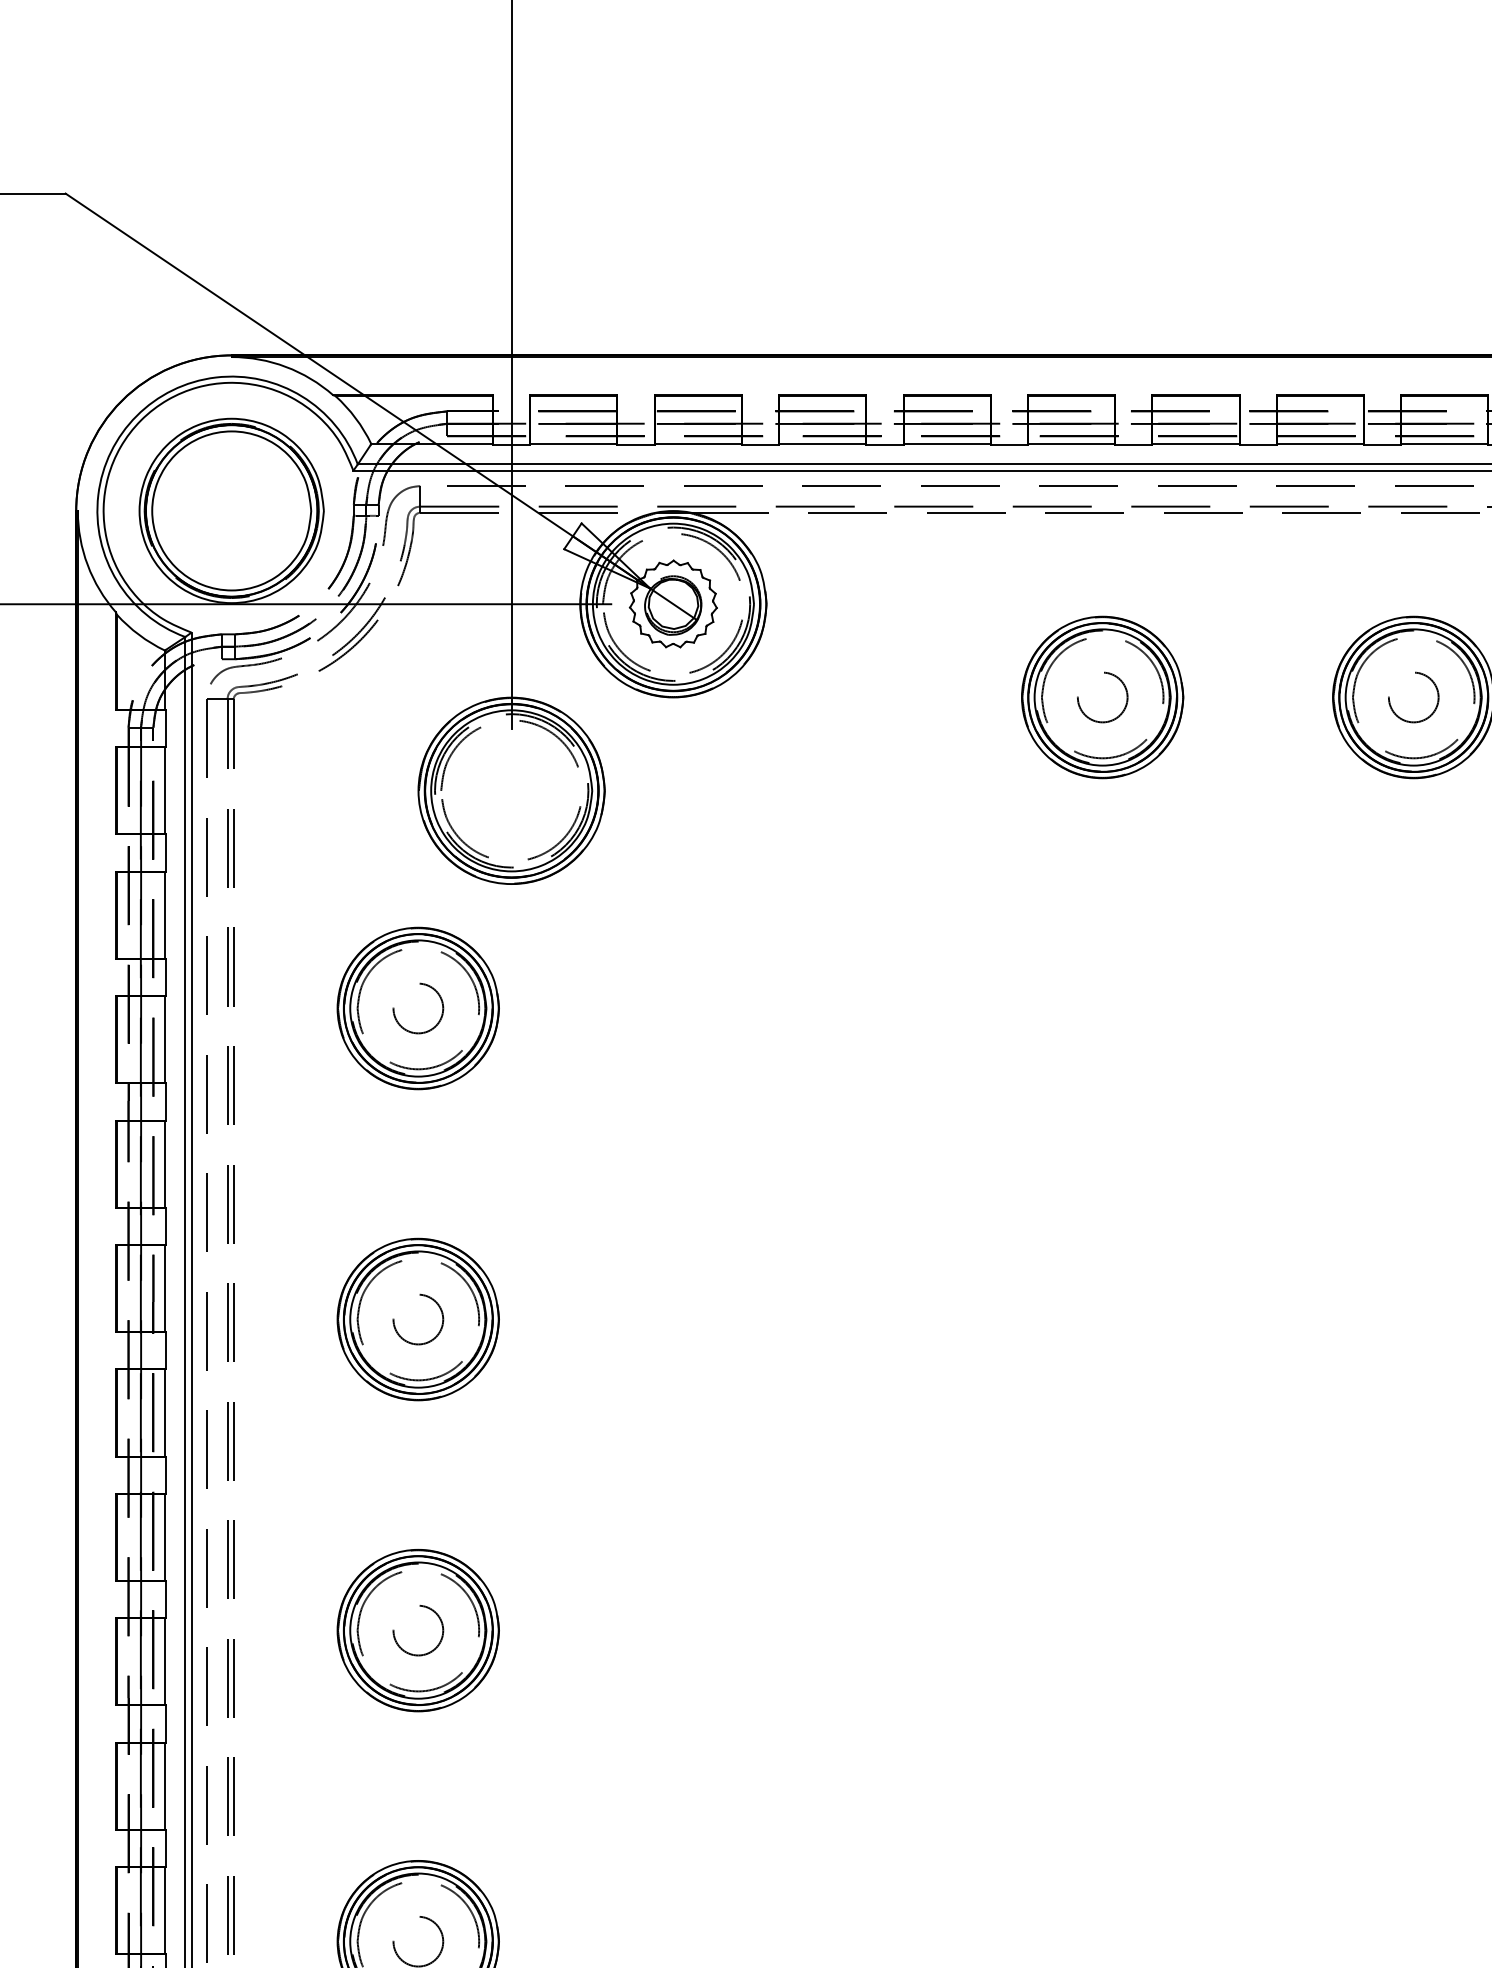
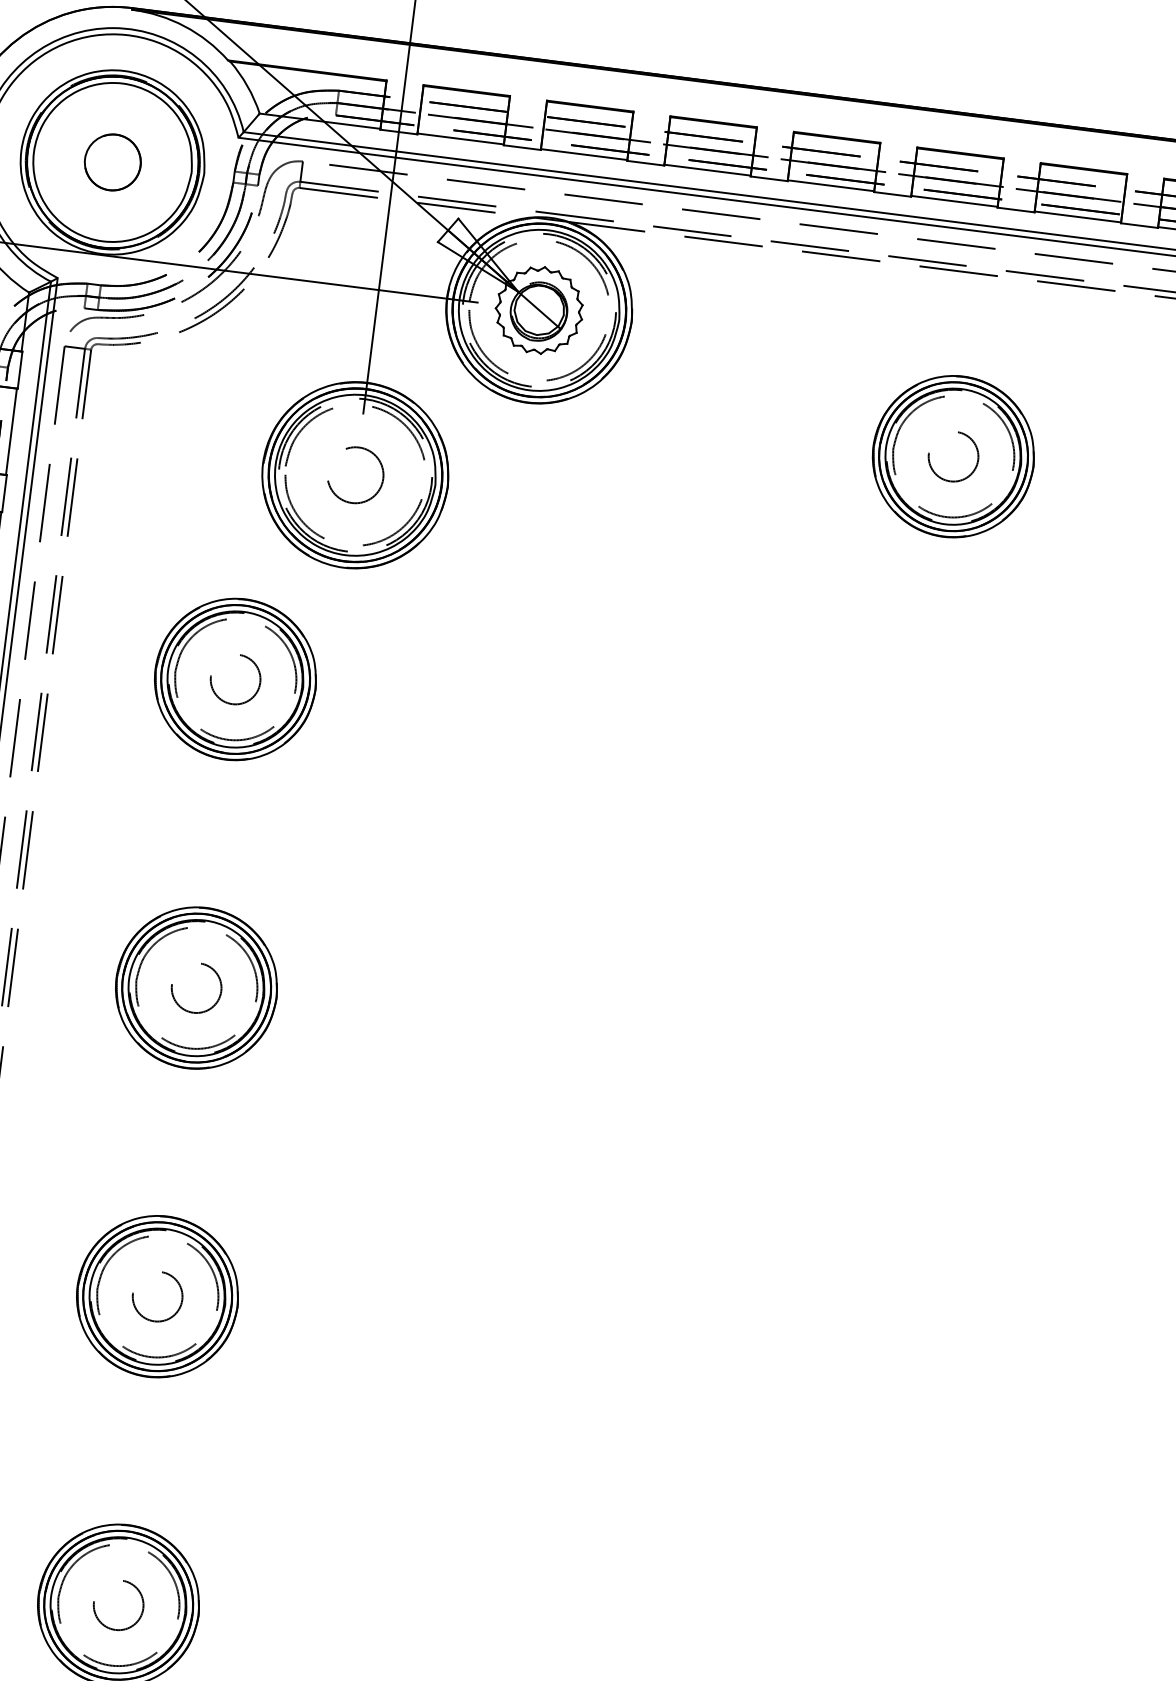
part: (231, 510) -> (112, 161), added
circle: (512, 790) -> (356, 475), added

